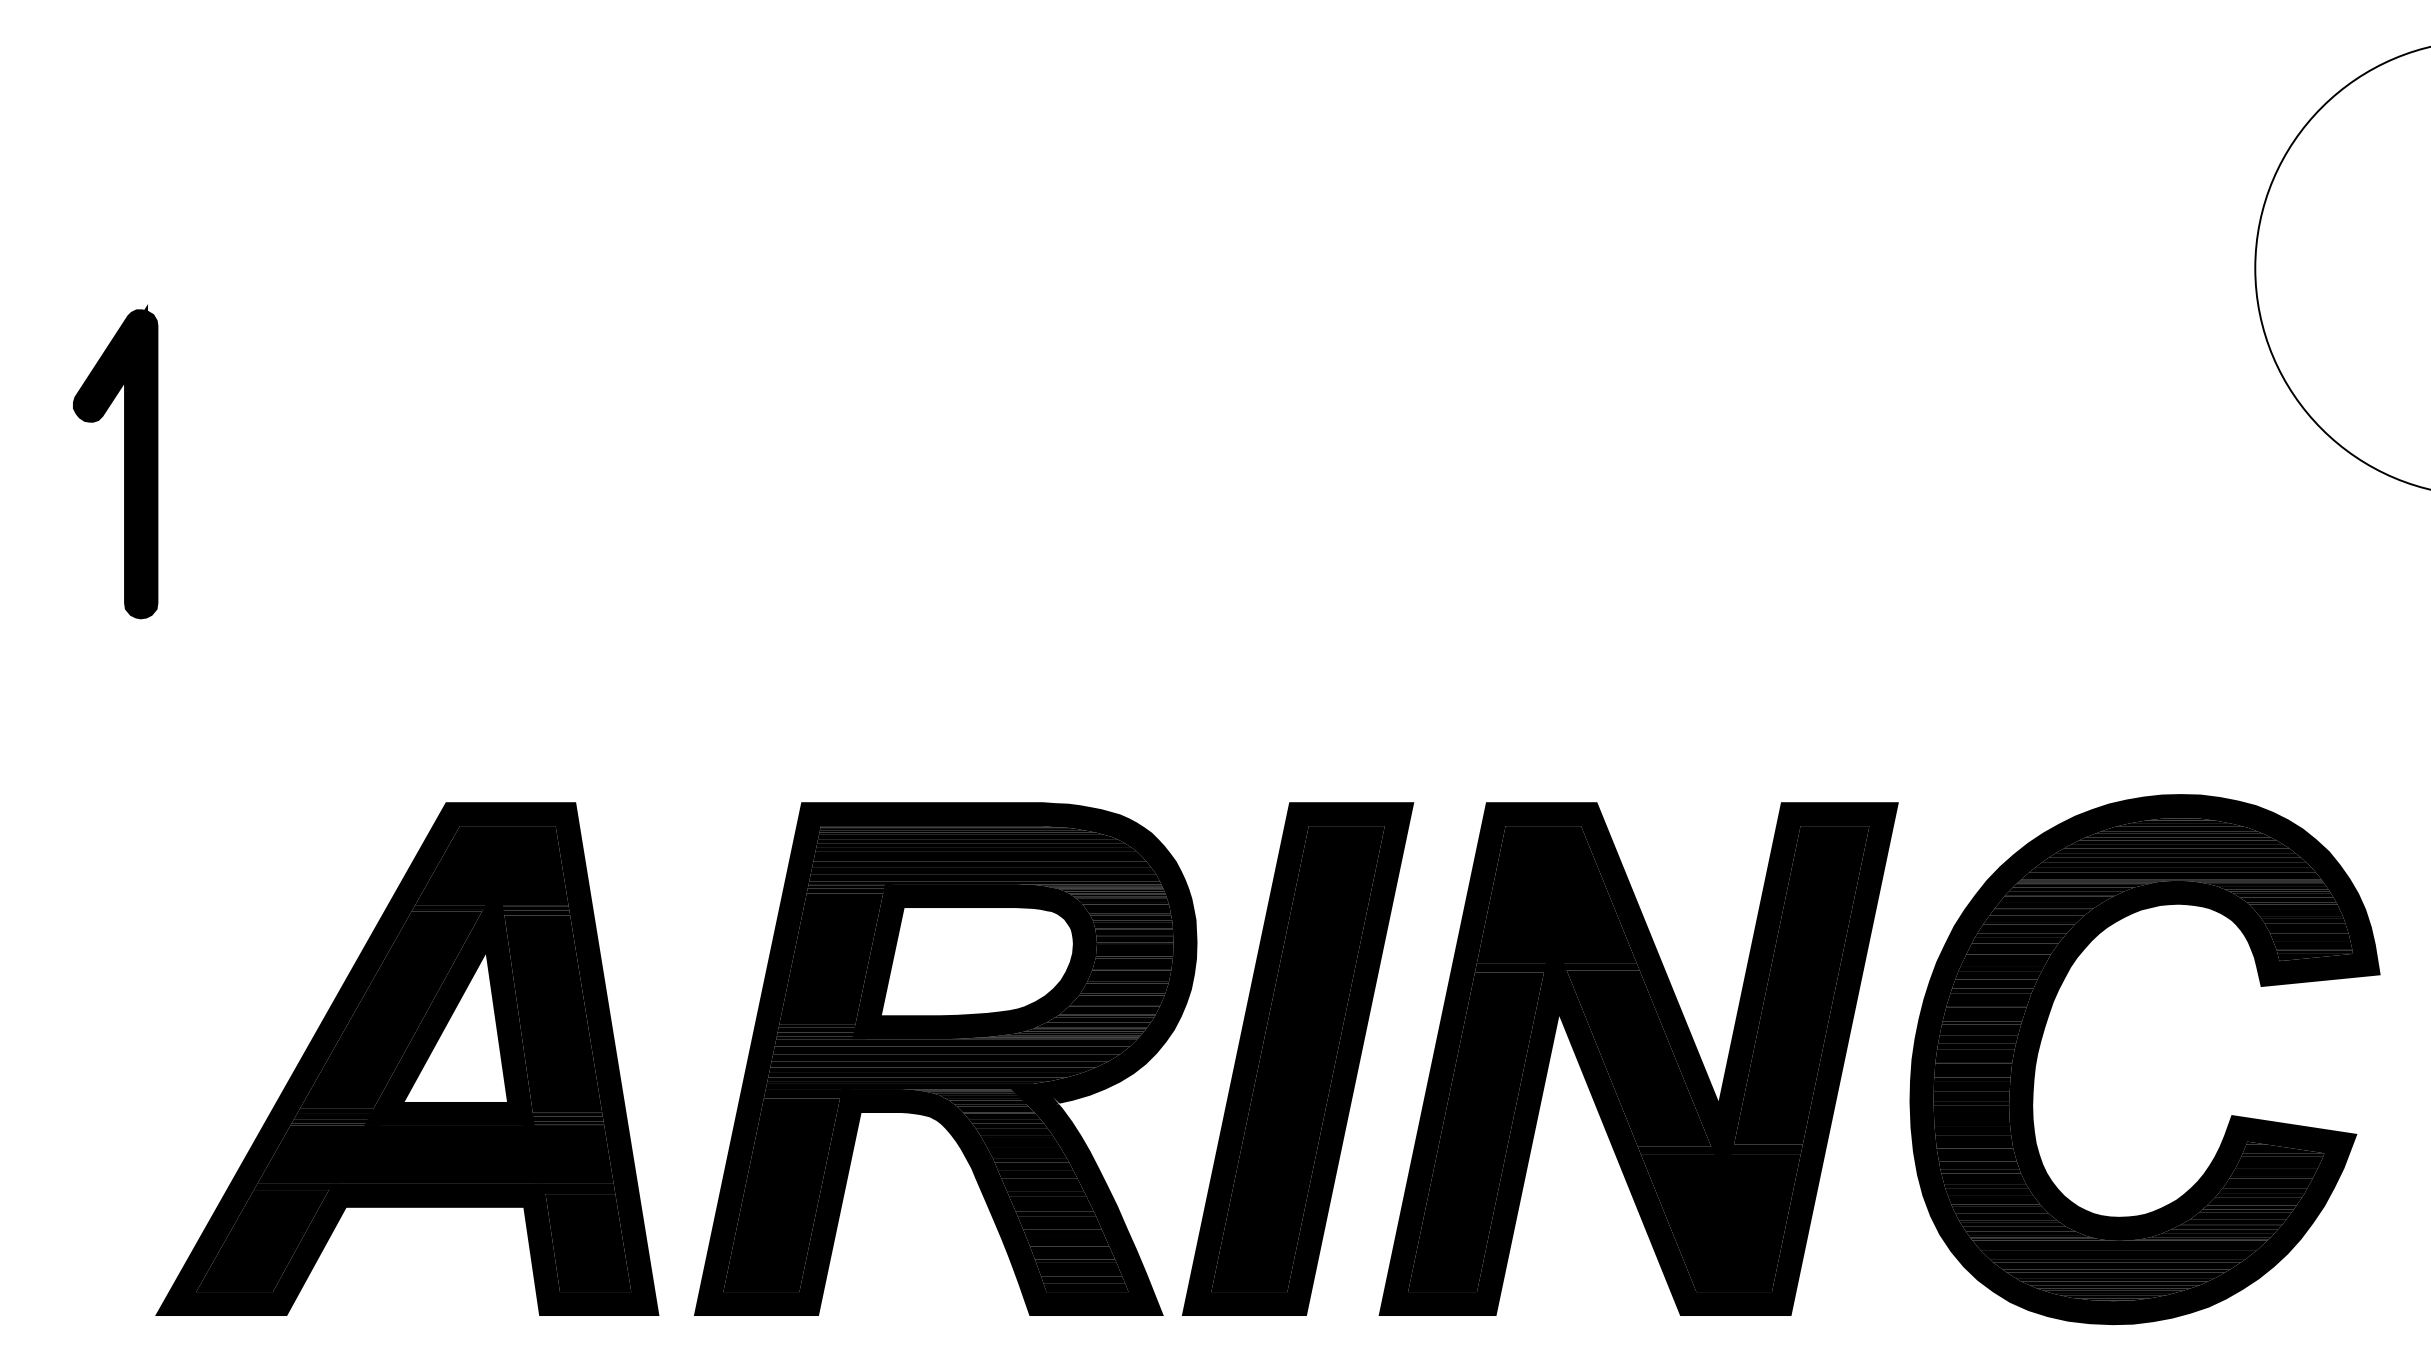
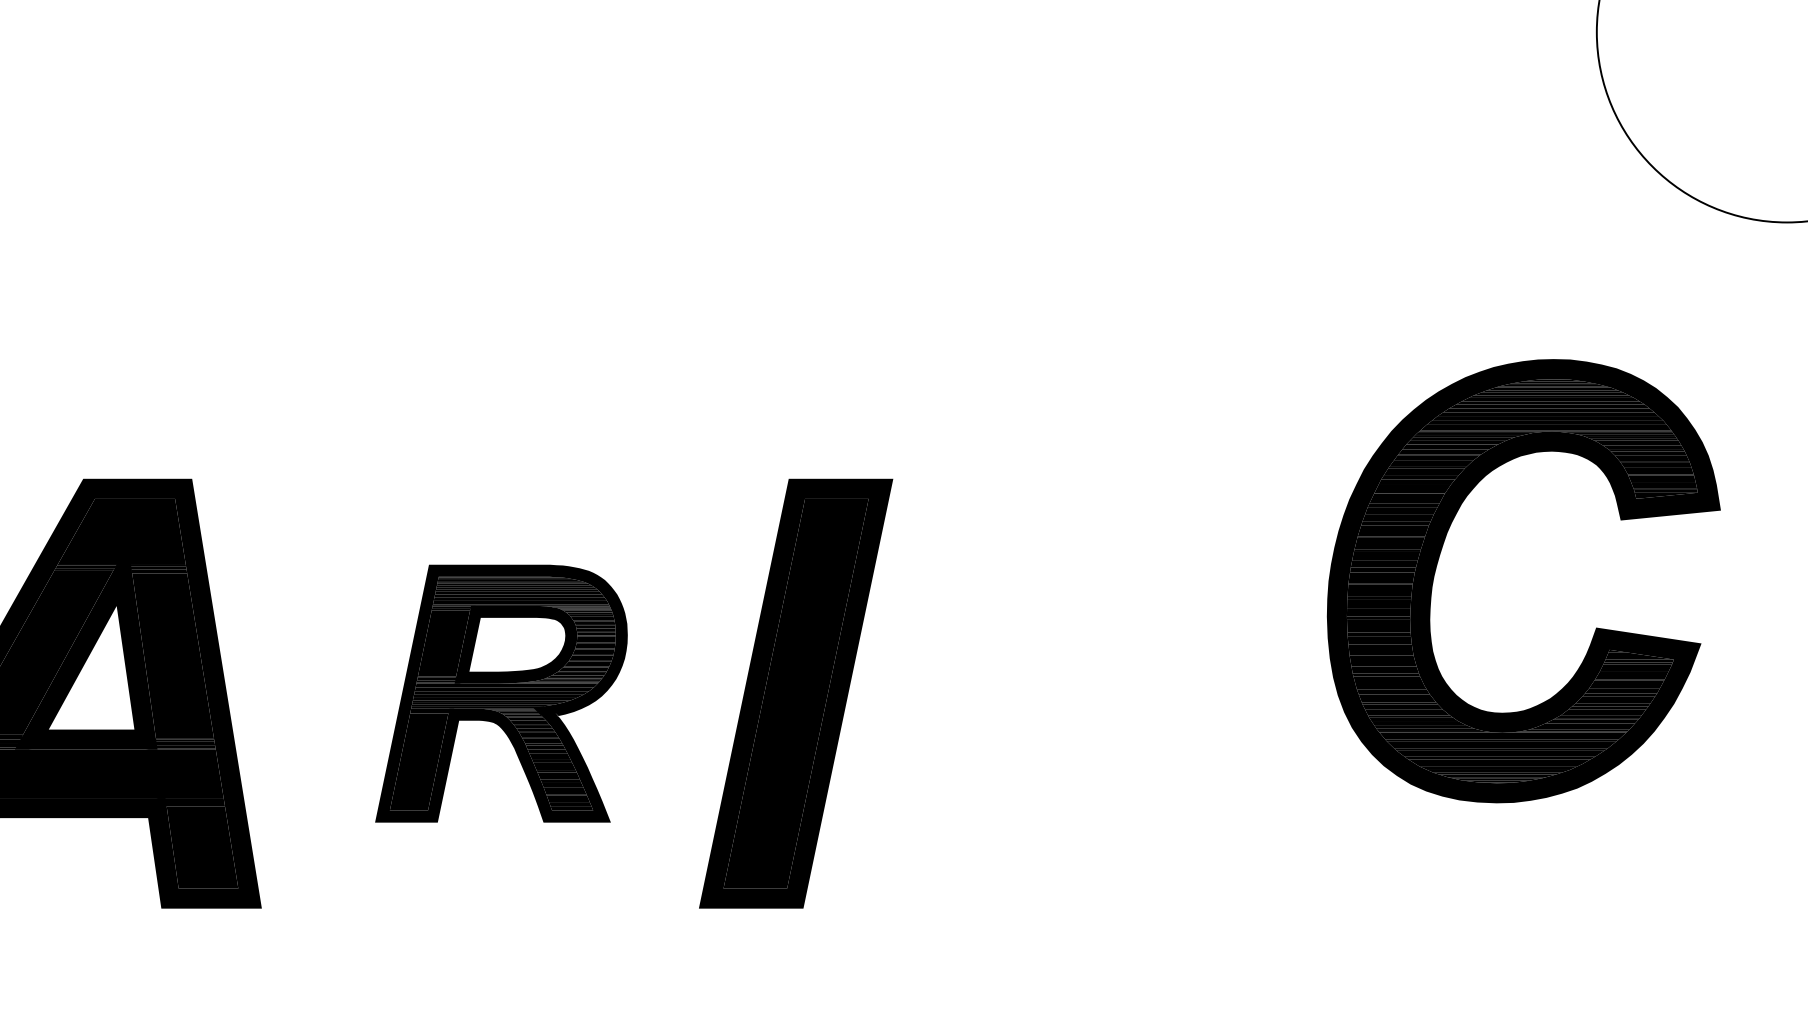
part: (945, 1058) -> (501, 693), size x0.6
part: (1638, 1058) -> (1080, 693), removed
part: (2231, 1115) -> (1596, 627), moved

